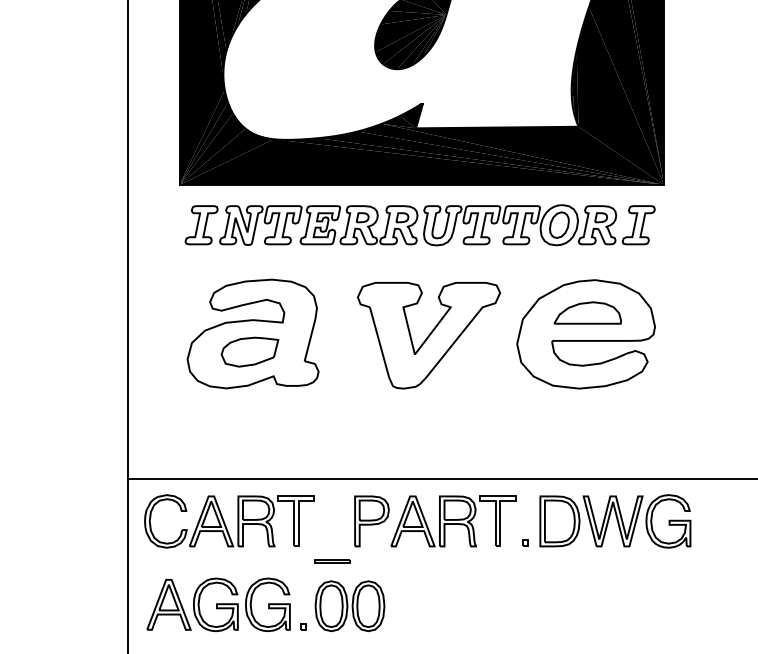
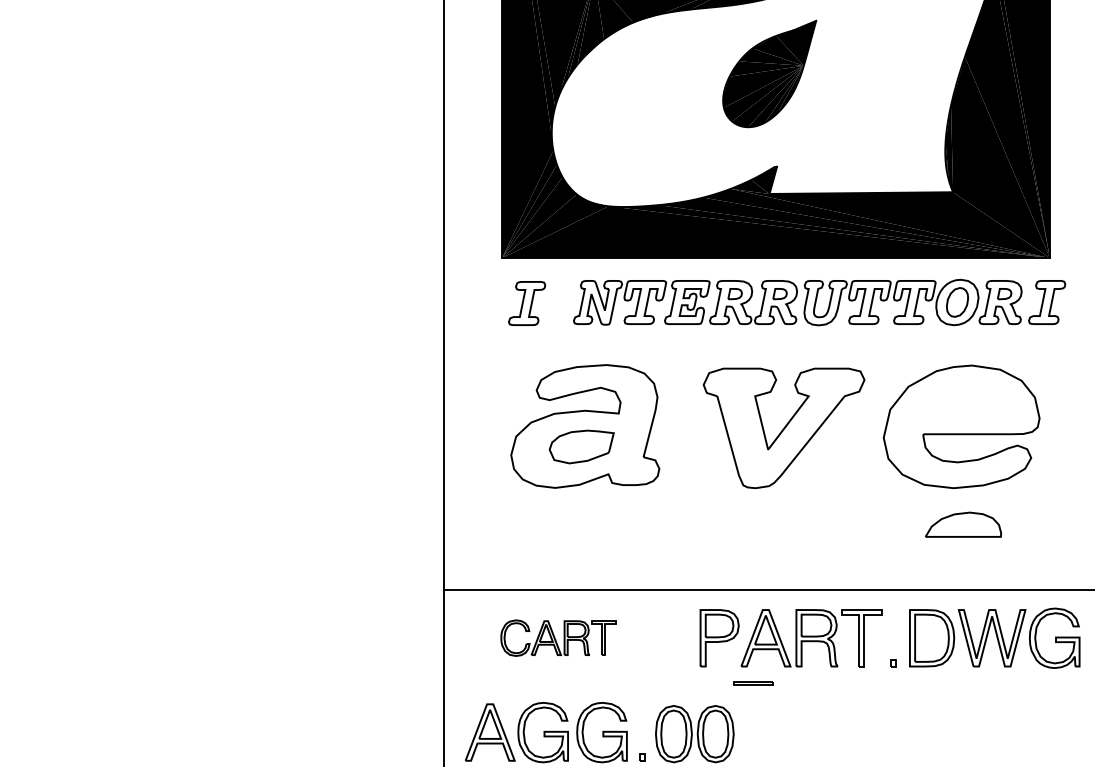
part: (437, 225) -> (819, 302), moved
part: (587, 312) -> (963, 524), moved
part: (229, 520) -> (558, 637), size x0.6
line: (332, 560) -> (753, 682), moved

